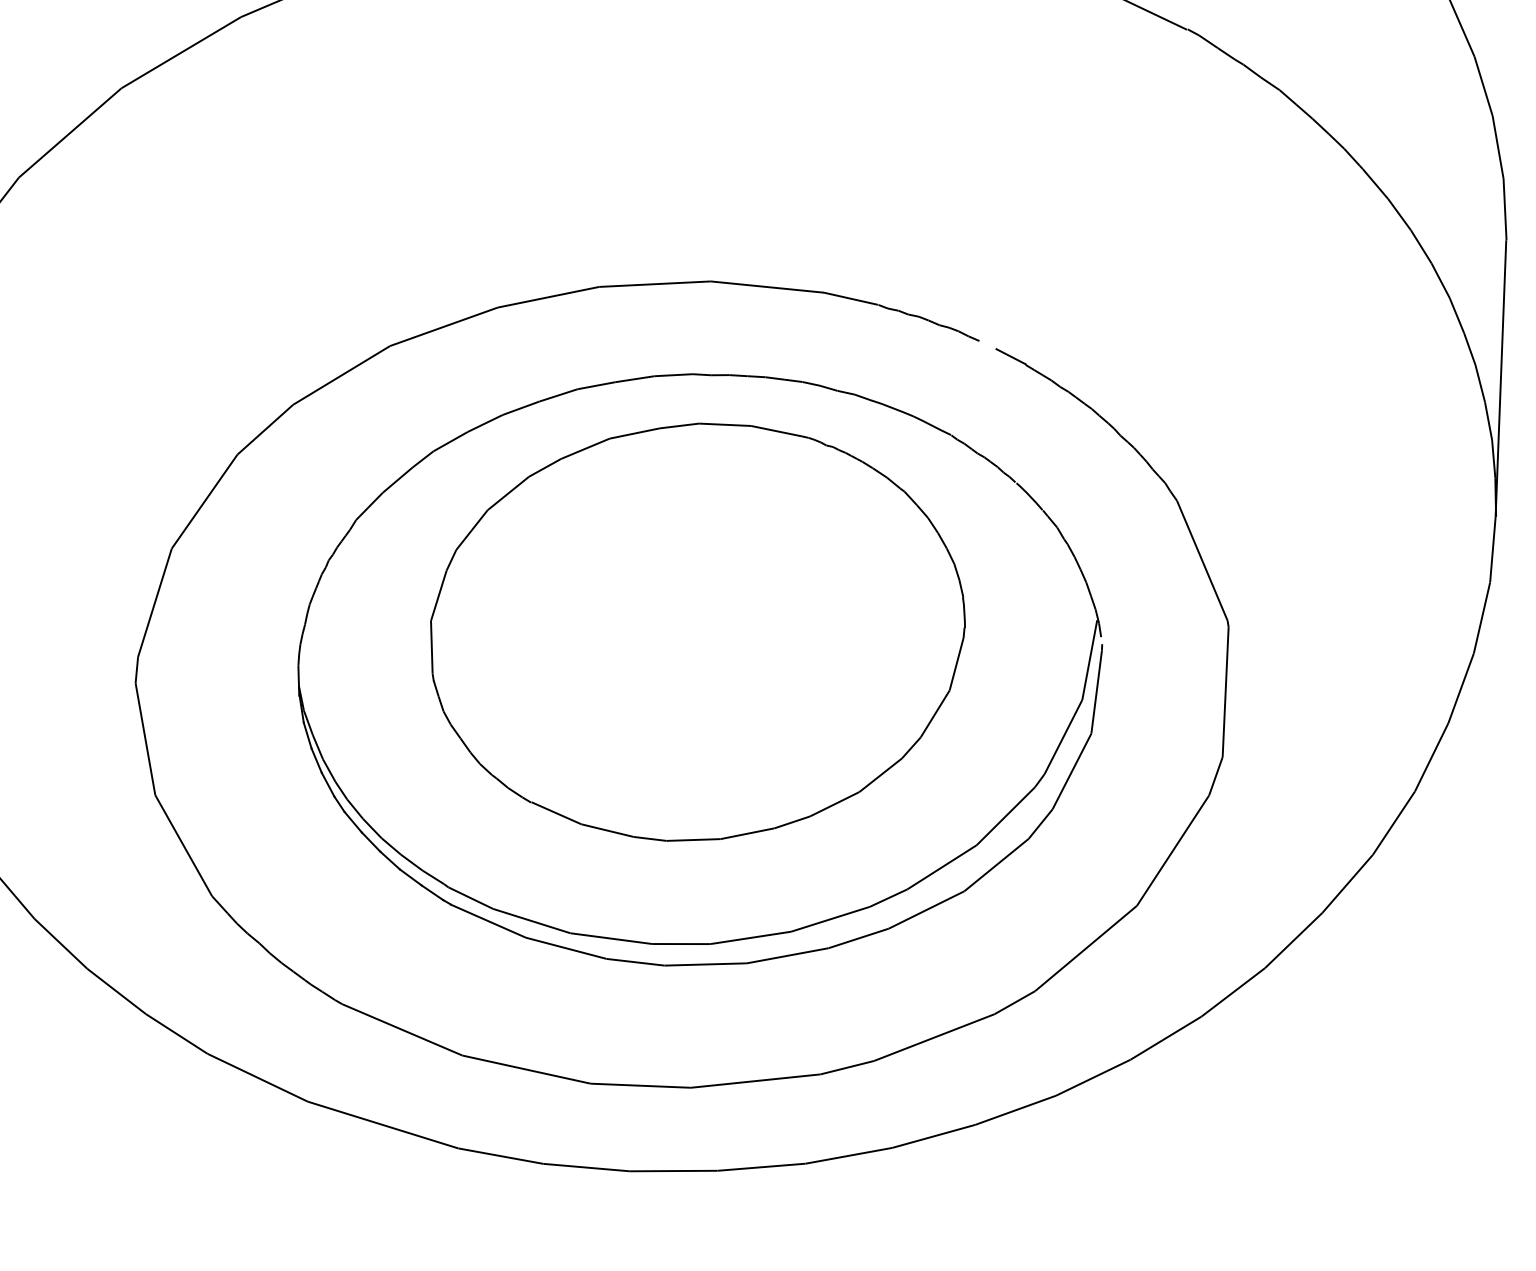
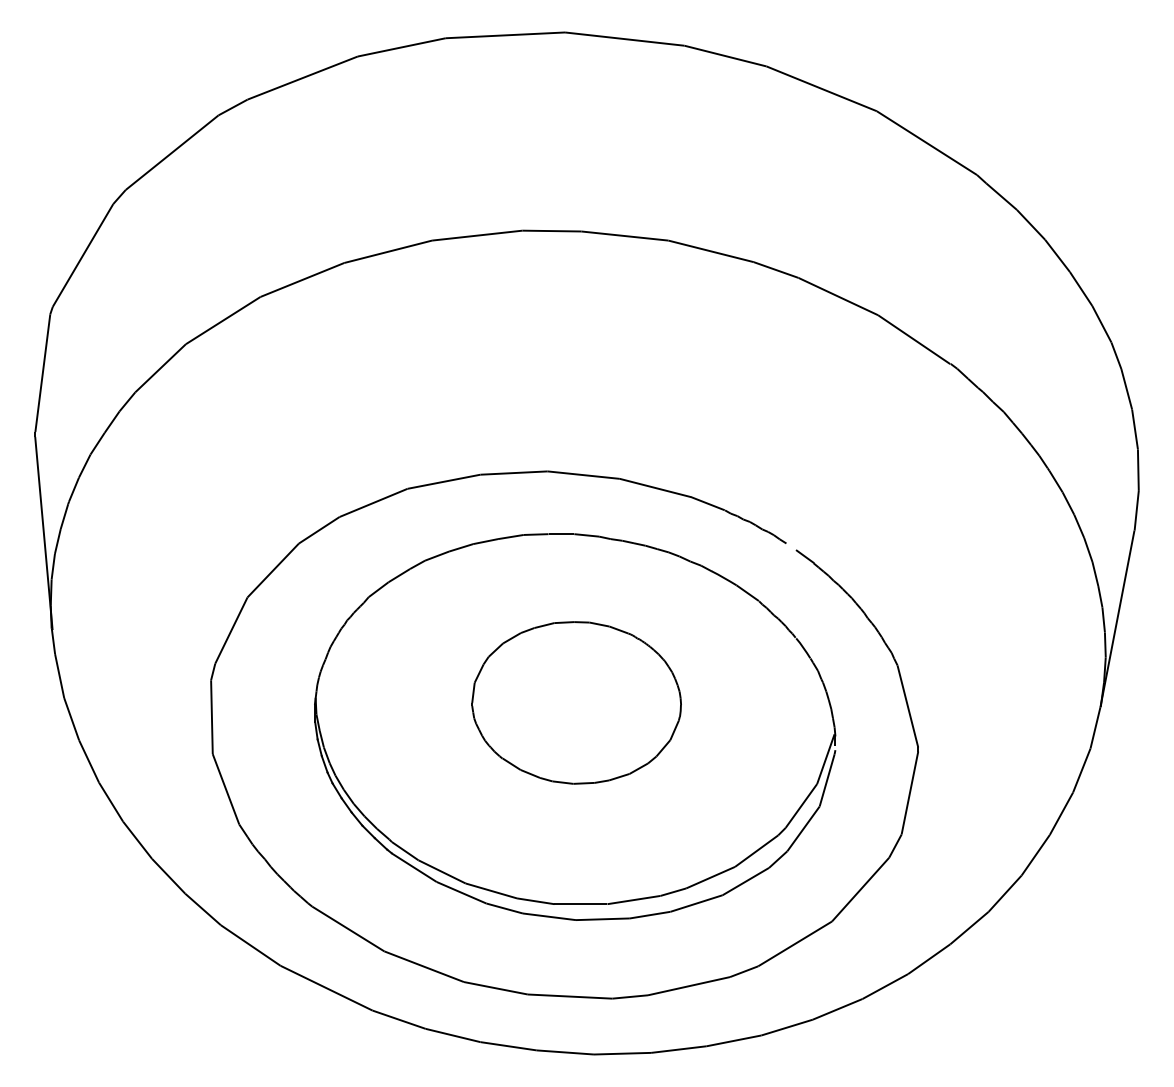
part: (696, 631) -> (576, 702), size x0.6

